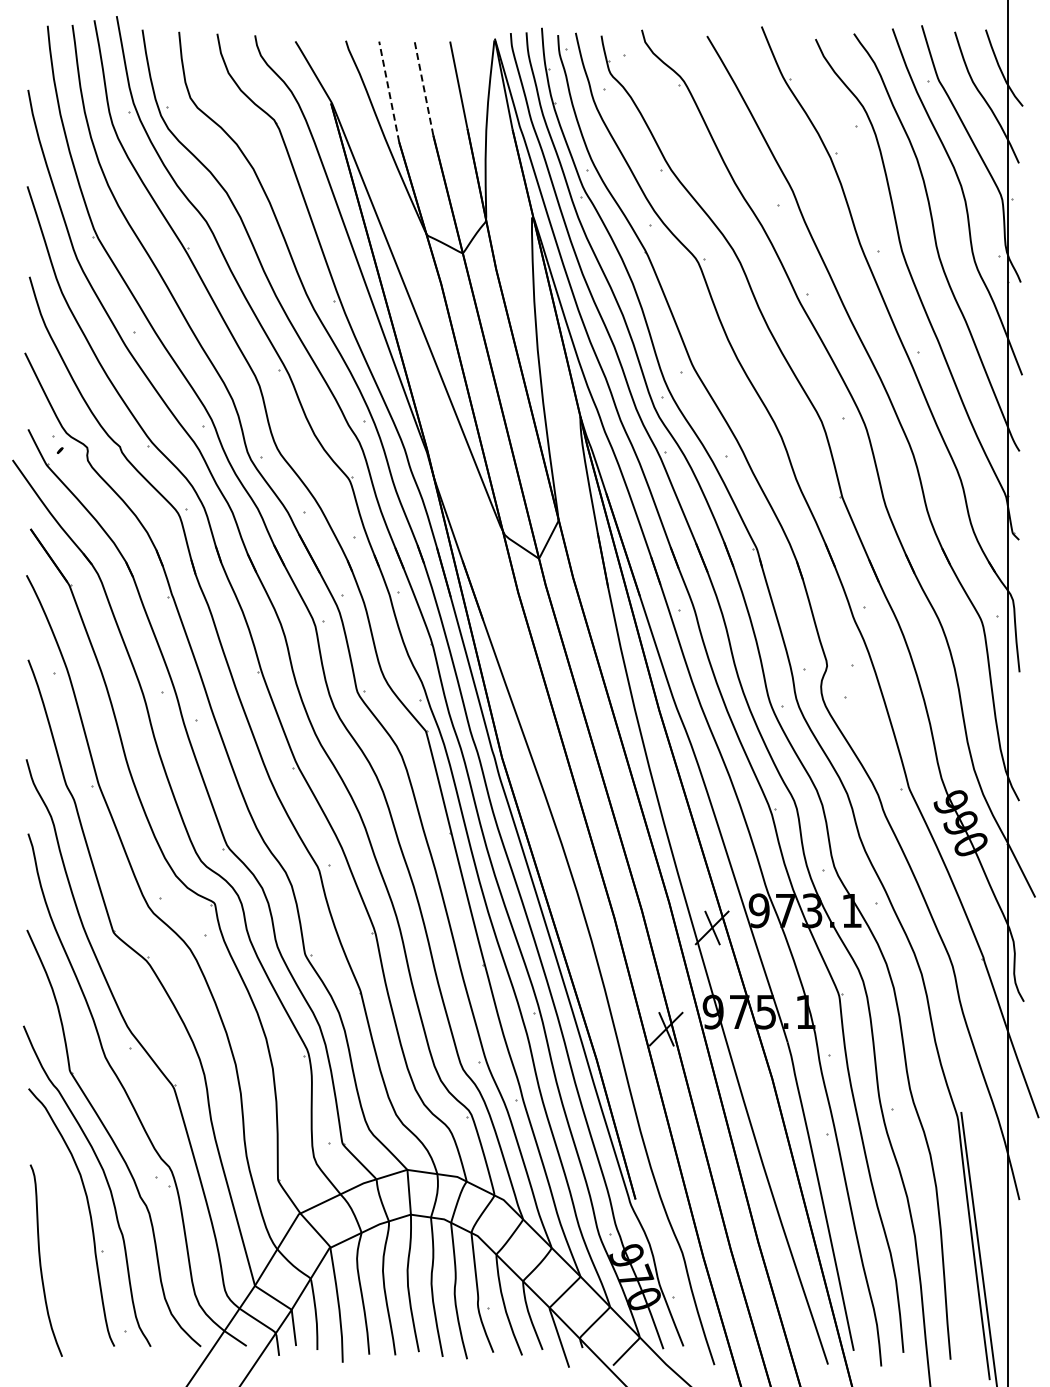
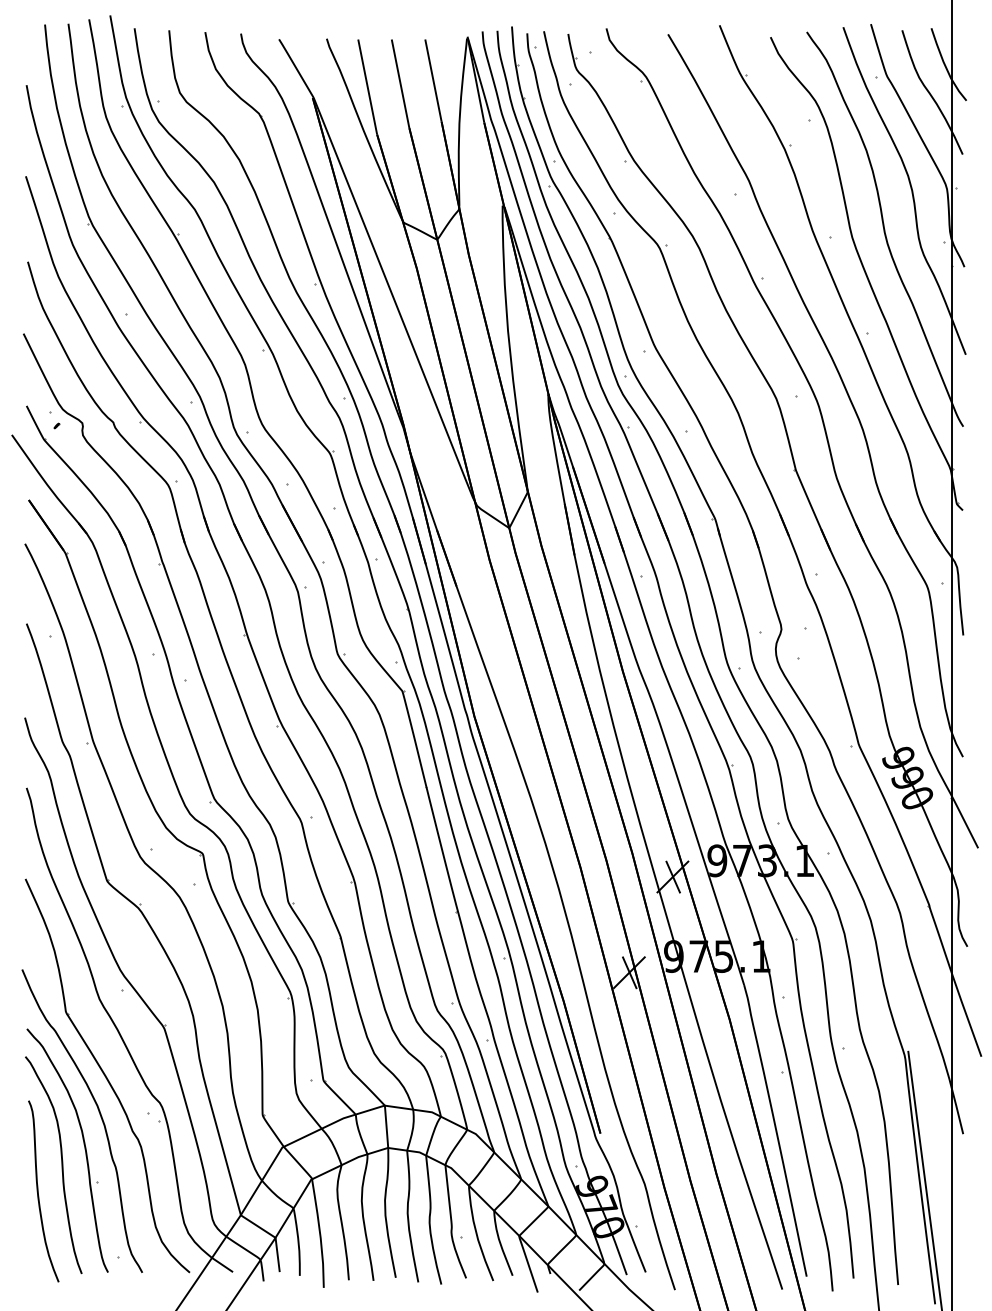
line: (424, 88) -> (401, 83), dashed -> solid
line: (389, 91) -> (367, 86), dashed -> solid
curve: (65, 1232) -> (61, 1164), added

